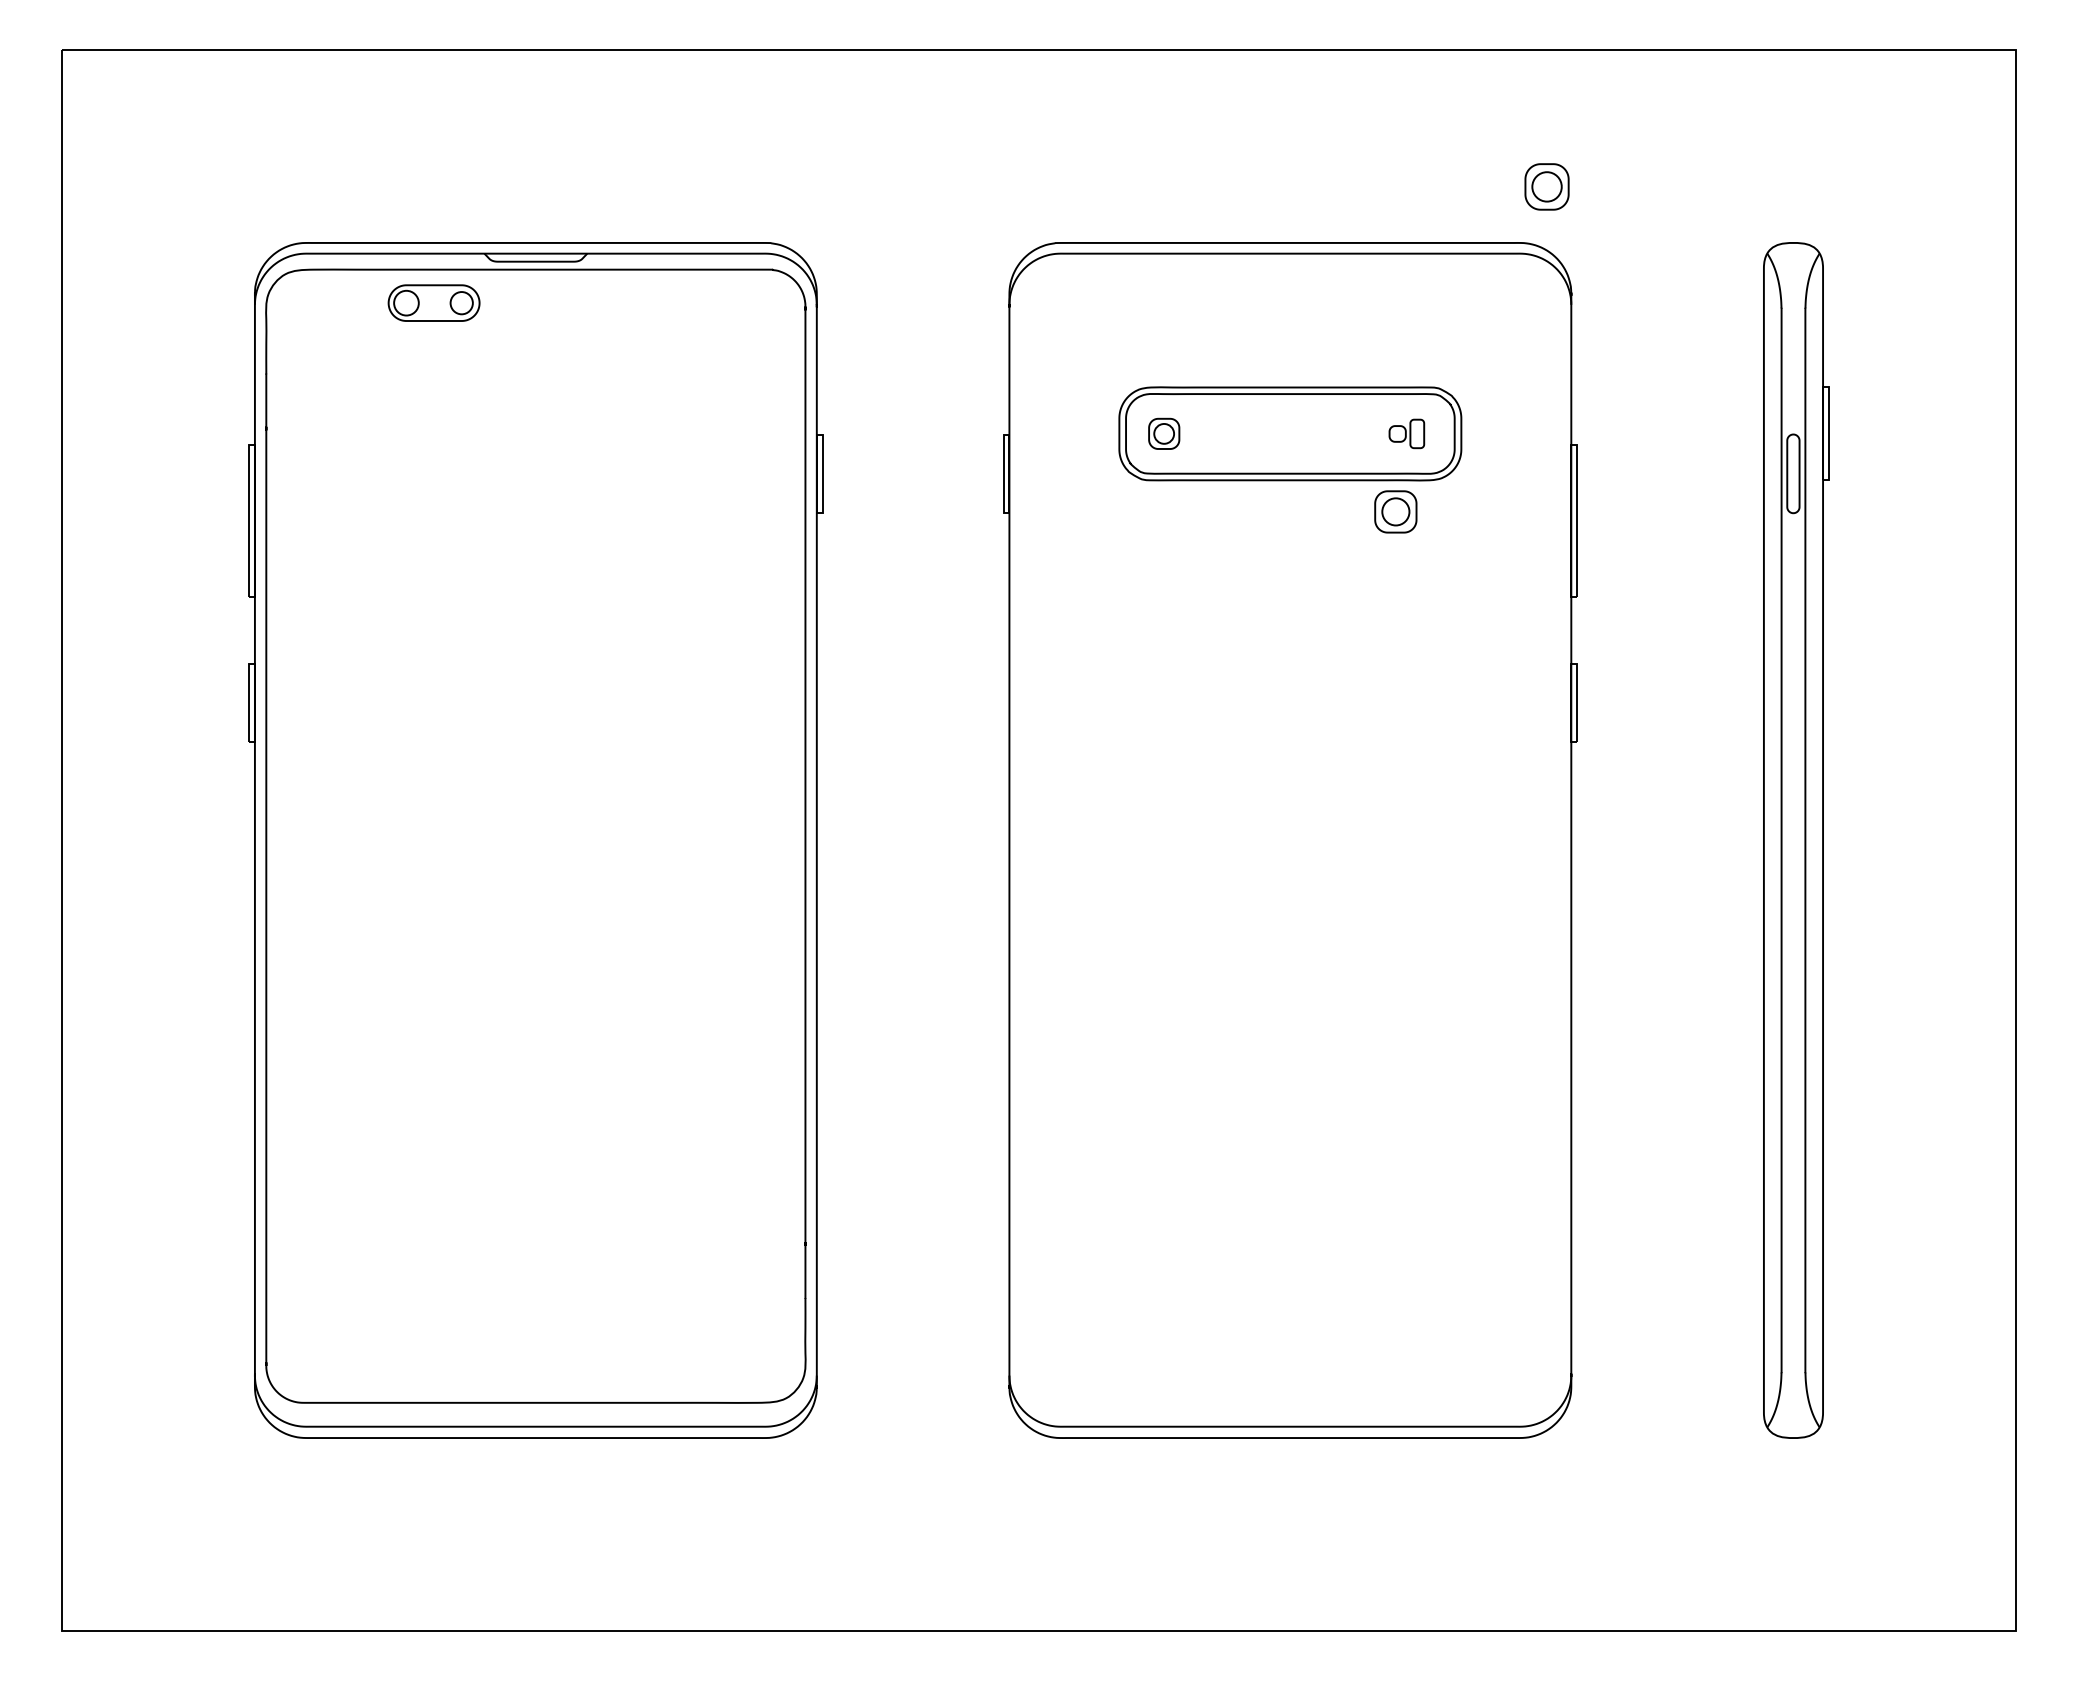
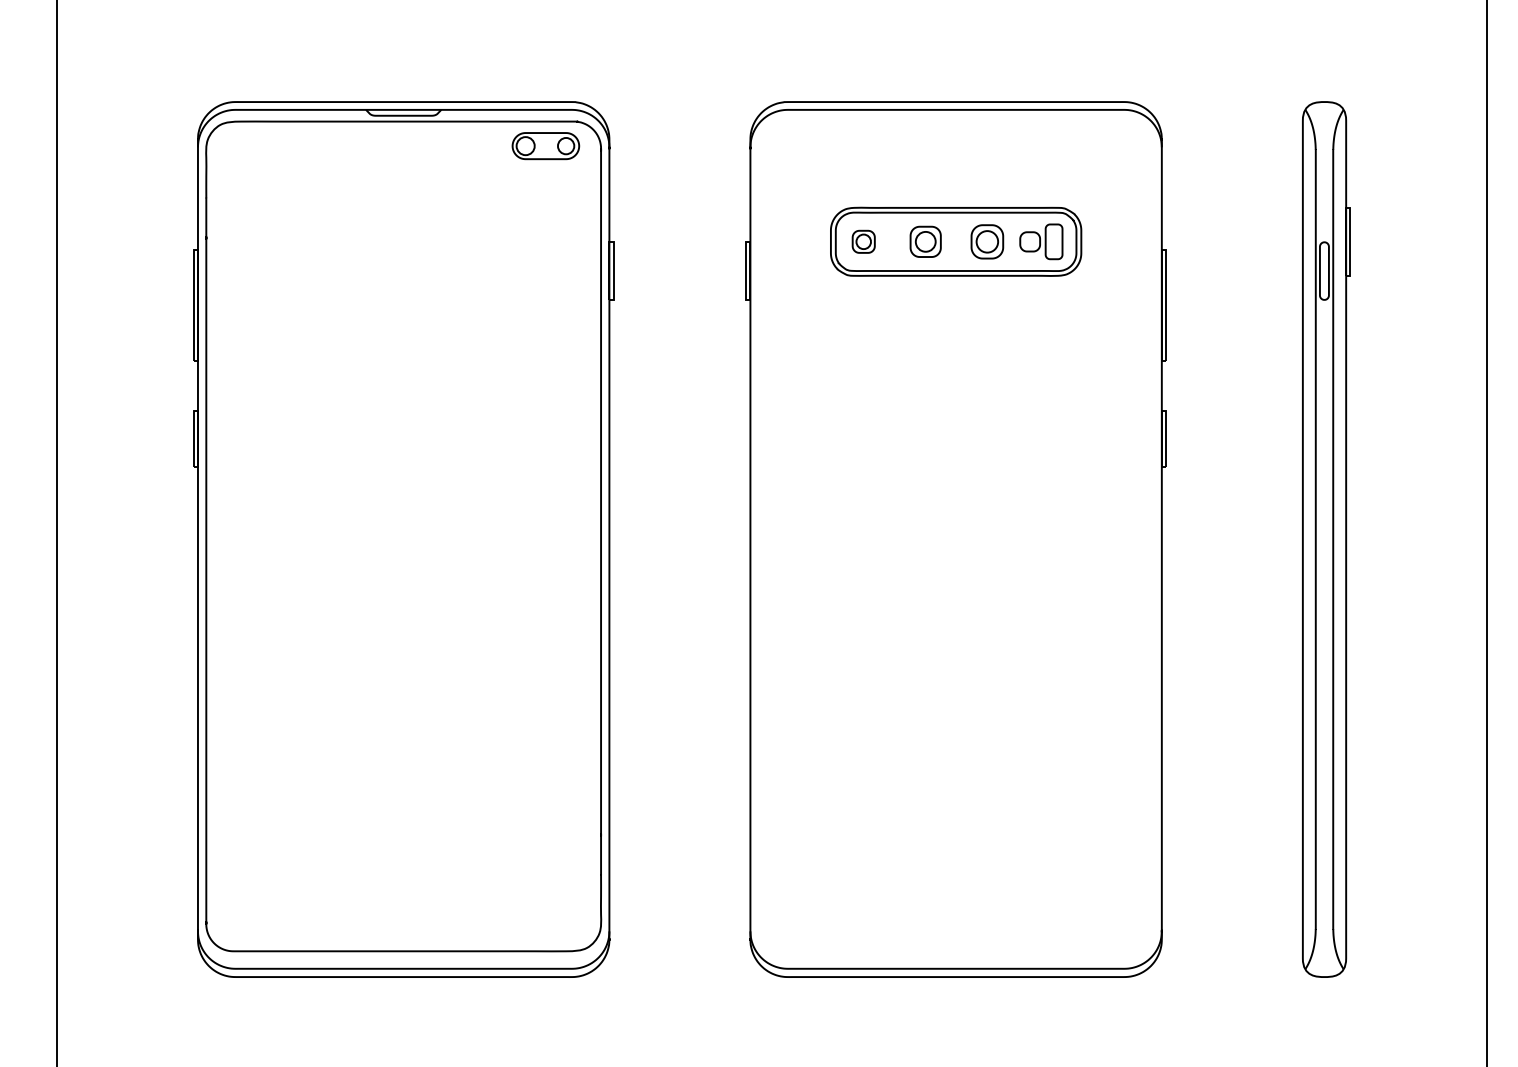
part: (1546, 186) -> (986, 241), moved
part: (433, 302) -> (545, 145), moved
part: (1406, 433) -> (1041, 241), size x1.67
part: (1395, 511) -> (925, 241), moved

